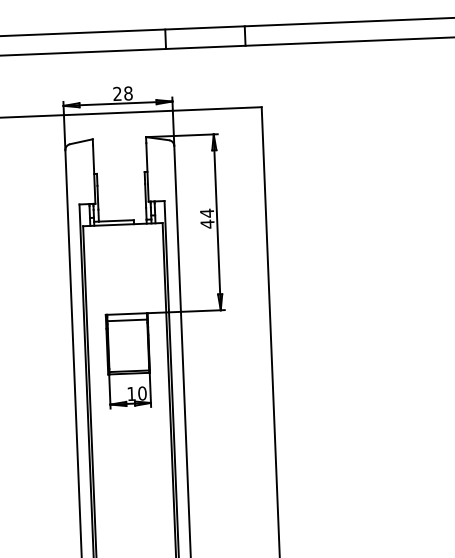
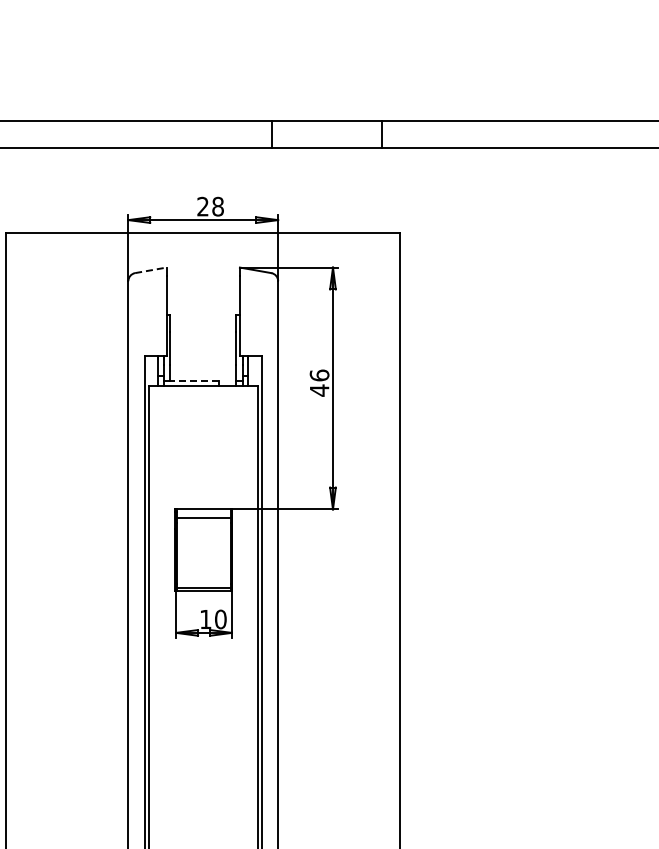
line: (81, 141) -> (150, 270), solid -> dashed
text: (207, 213) -> (319, 375), 44 -> 46
line: (116, 220) -> (194, 380), solid -> dashed

